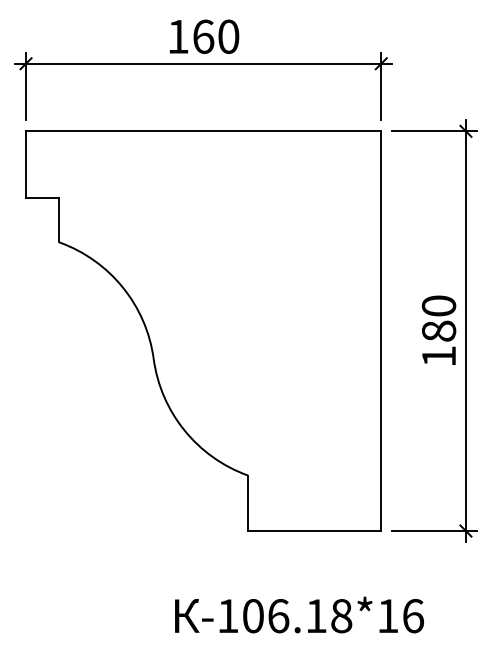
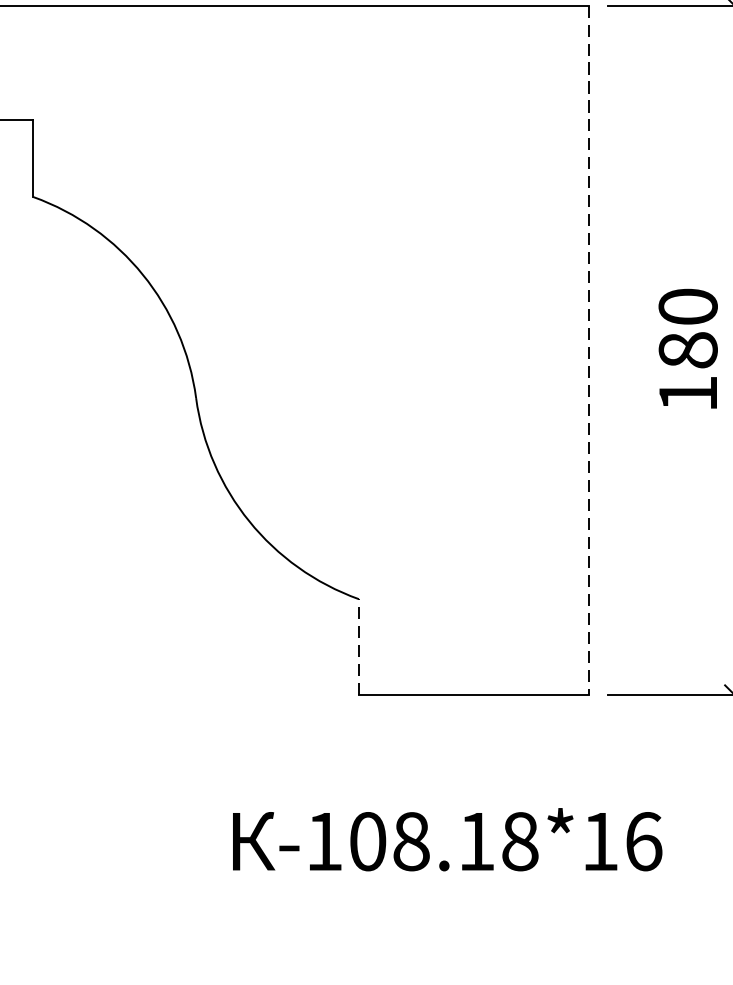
line: (381, 331) -> (588, 350), solid -> dashed
line: (248, 503) -> (359, 647), solid -> dashed
text: (278, 616) -> (411, 842), -106.18*16 -> -108.18*16

